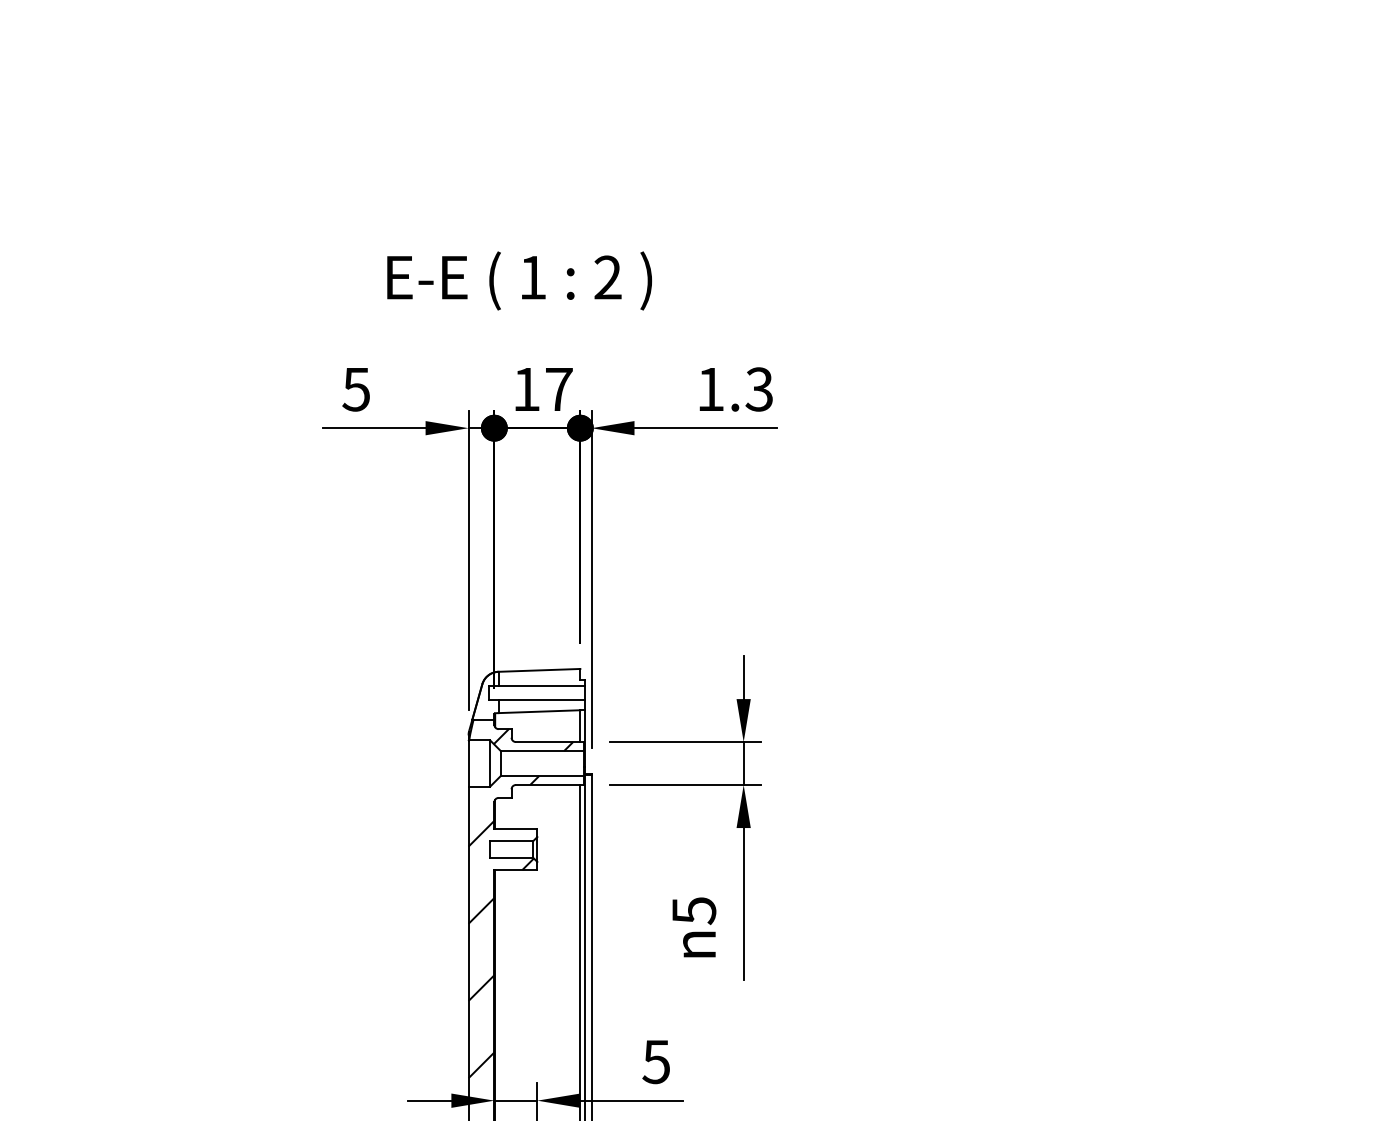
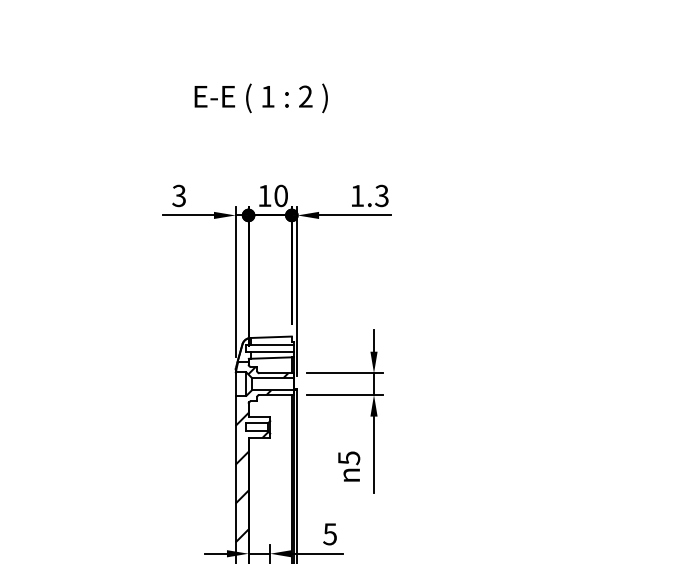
text: (518, 281) -> (260, 98), moved
text: (355, 388) -> (178, 195), 5 -> 3
text: (557, 388) -> (280, 195), 17 -> 10

